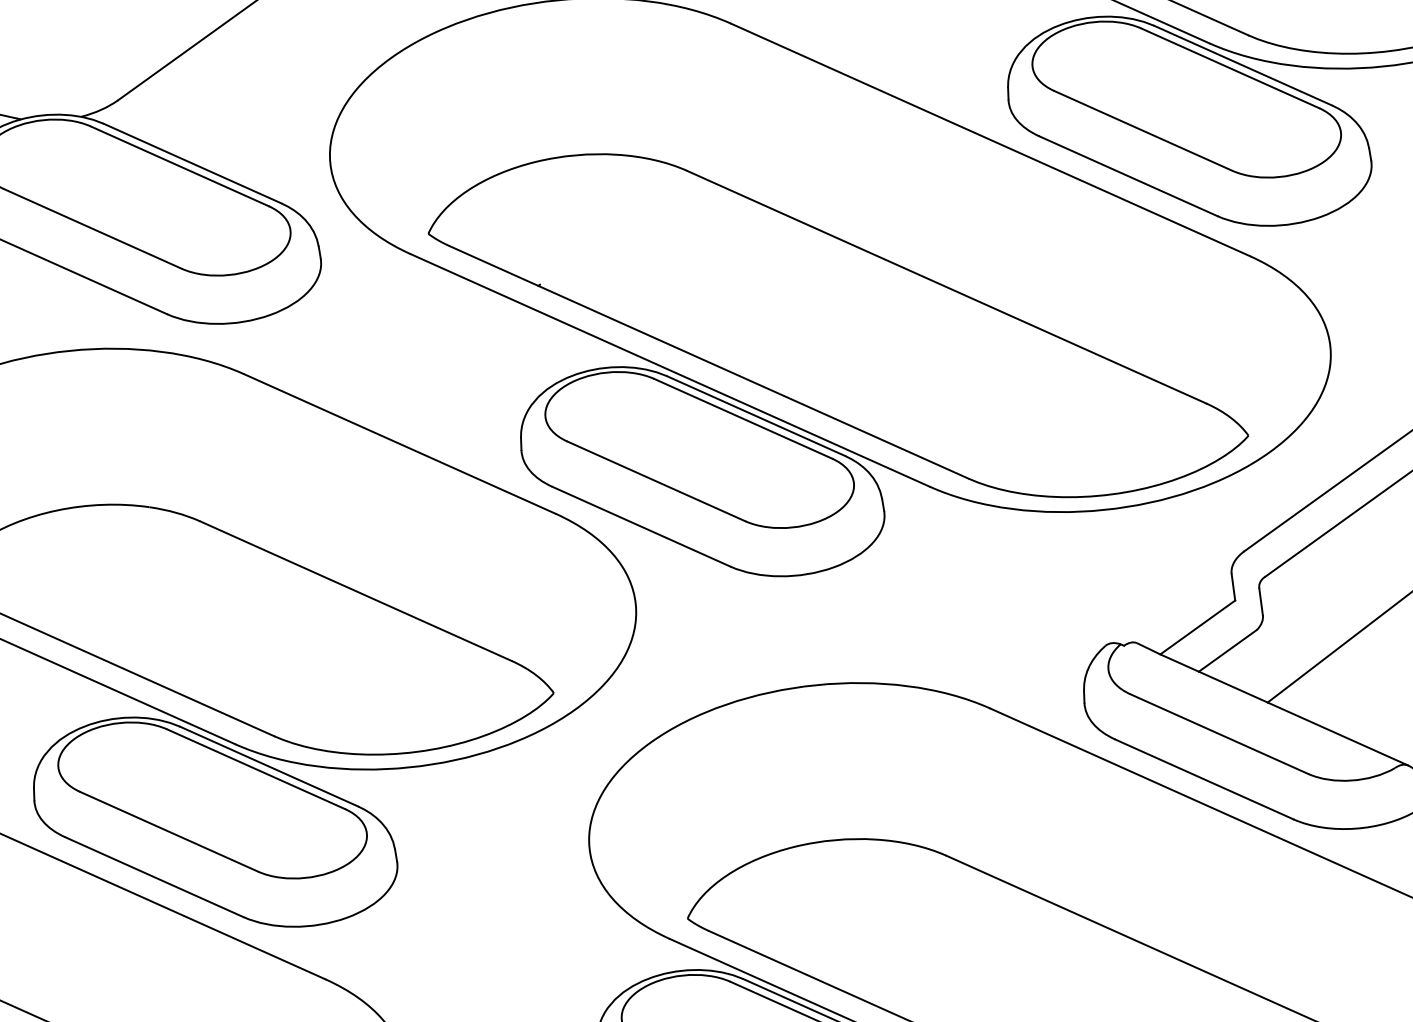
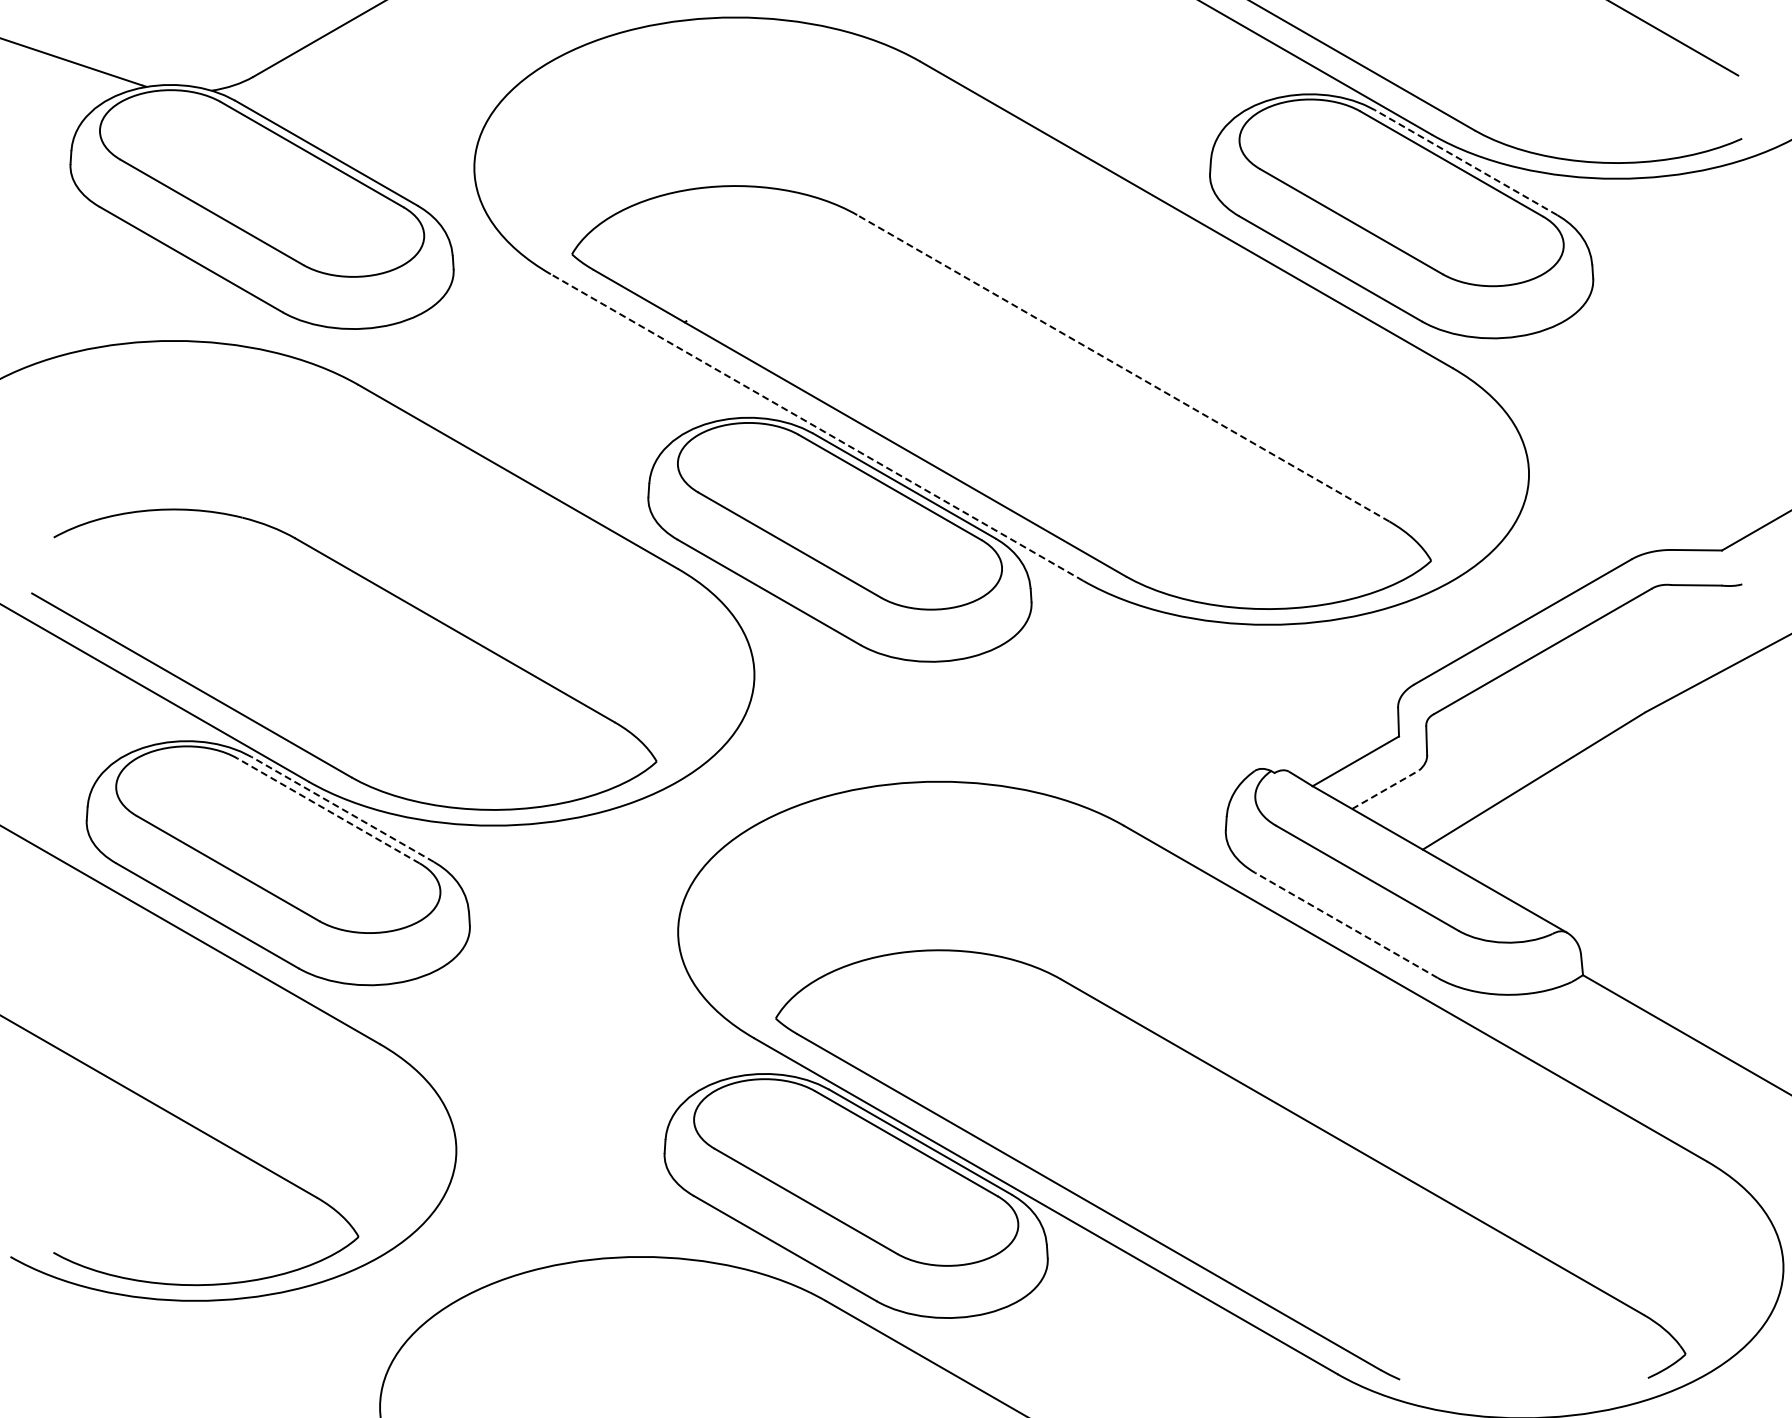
line: (1242, 65) -> (1465, 162), solid -> dashed
line: (946, 287) -> (1122, 368), solid -> dashed
line: (669, 370) -> (816, 427), solid -> dashed
line: (1227, 650) -> (1385, 789), solid -> dashed
line: (268, 766) -> (342, 809), solid -> dashed
line: (256, 768) -> (328, 810), solid -> dashed
line: (1204, 779) -> (1346, 925), solid -> dashed

